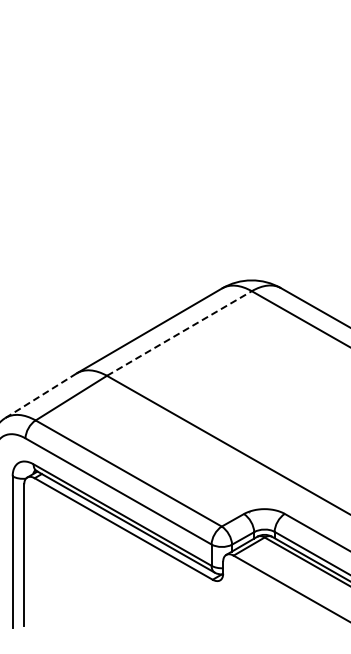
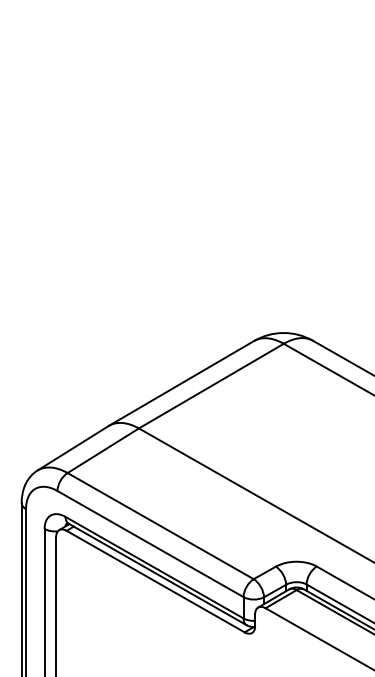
line: (179, 333) -> (211, 386), dashed -> solid
line: (41, 395) -> (73, 448), dashed -> solid

